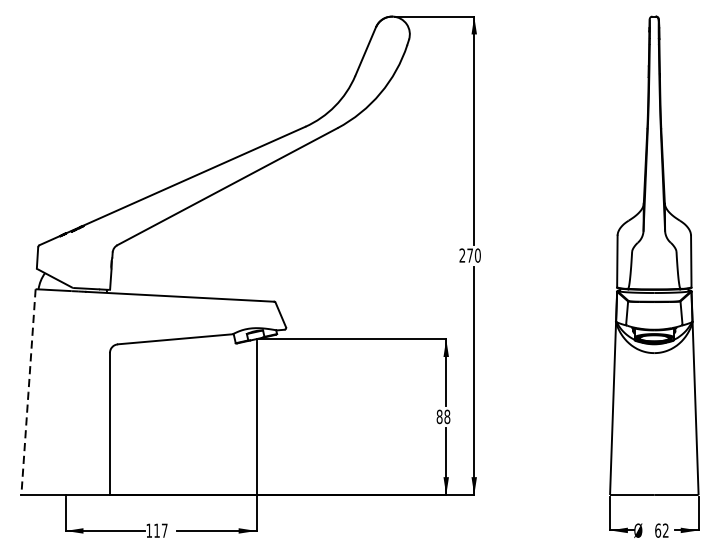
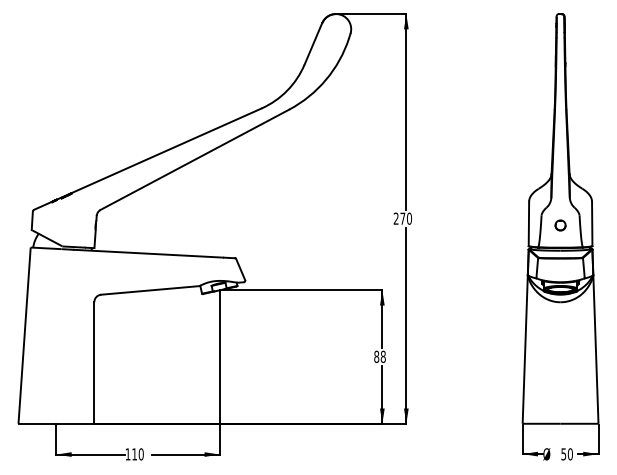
part: (654, 263) -> (560, 225), added
line: (28, 391) -> (24, 335), dashed -> solid
text: (163, 530) -> (140, 454), 117 -> 110
text: (661, 530) -> (566, 454), 62 -> 50

